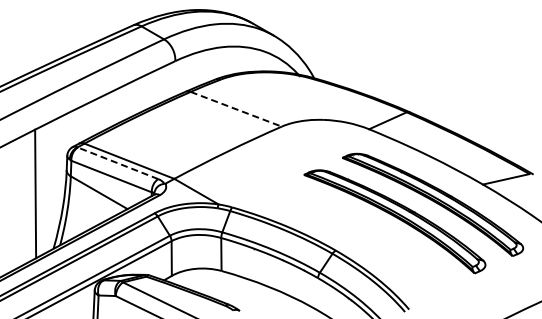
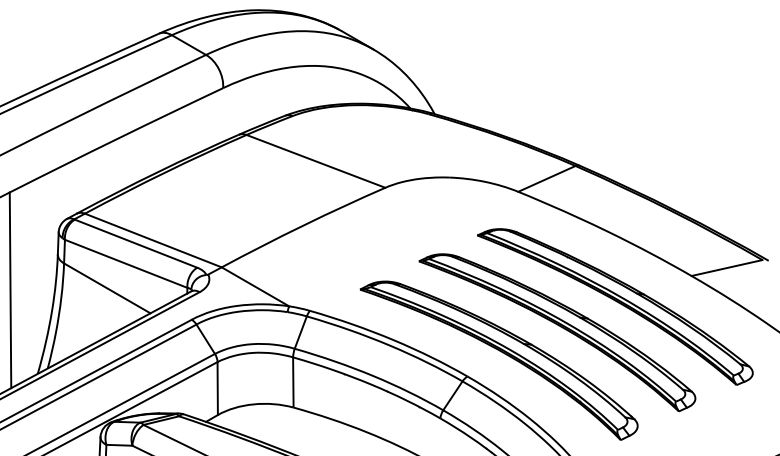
line: (236, 109) -> (316, 161), dashed -> solid
line: (117, 163) -> (135, 243), dashed -> solid
part: (356, 239) -> (499, 359), added

